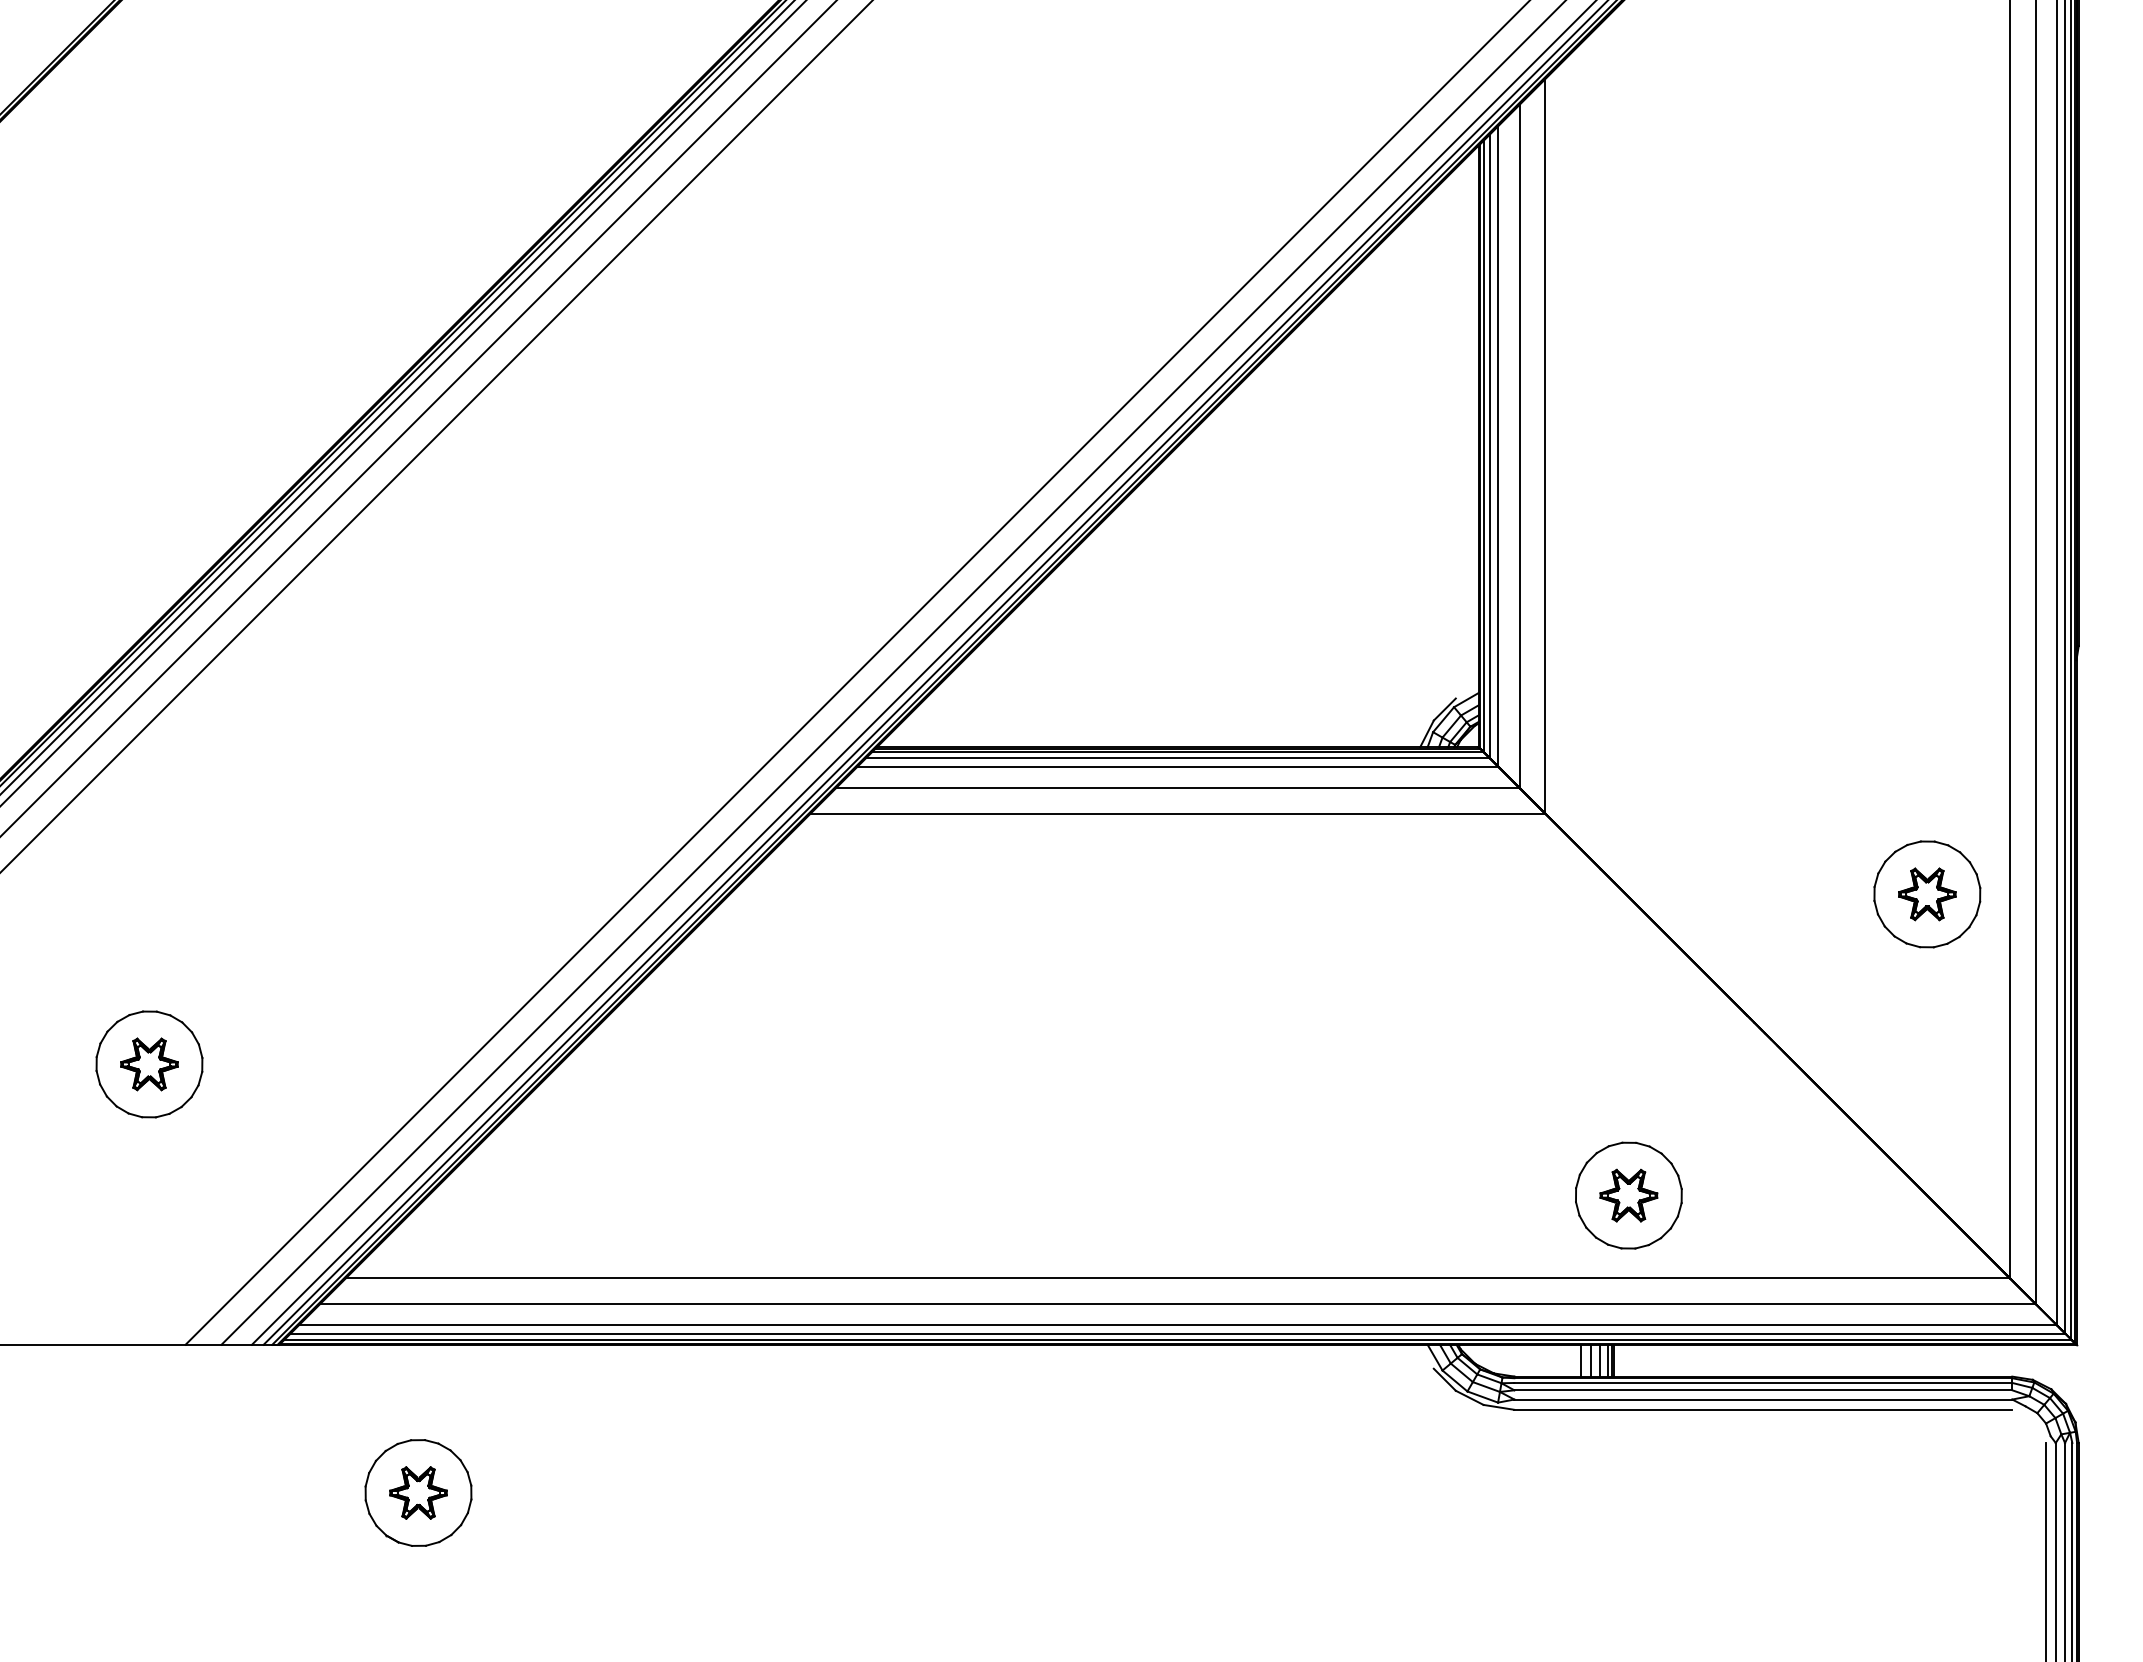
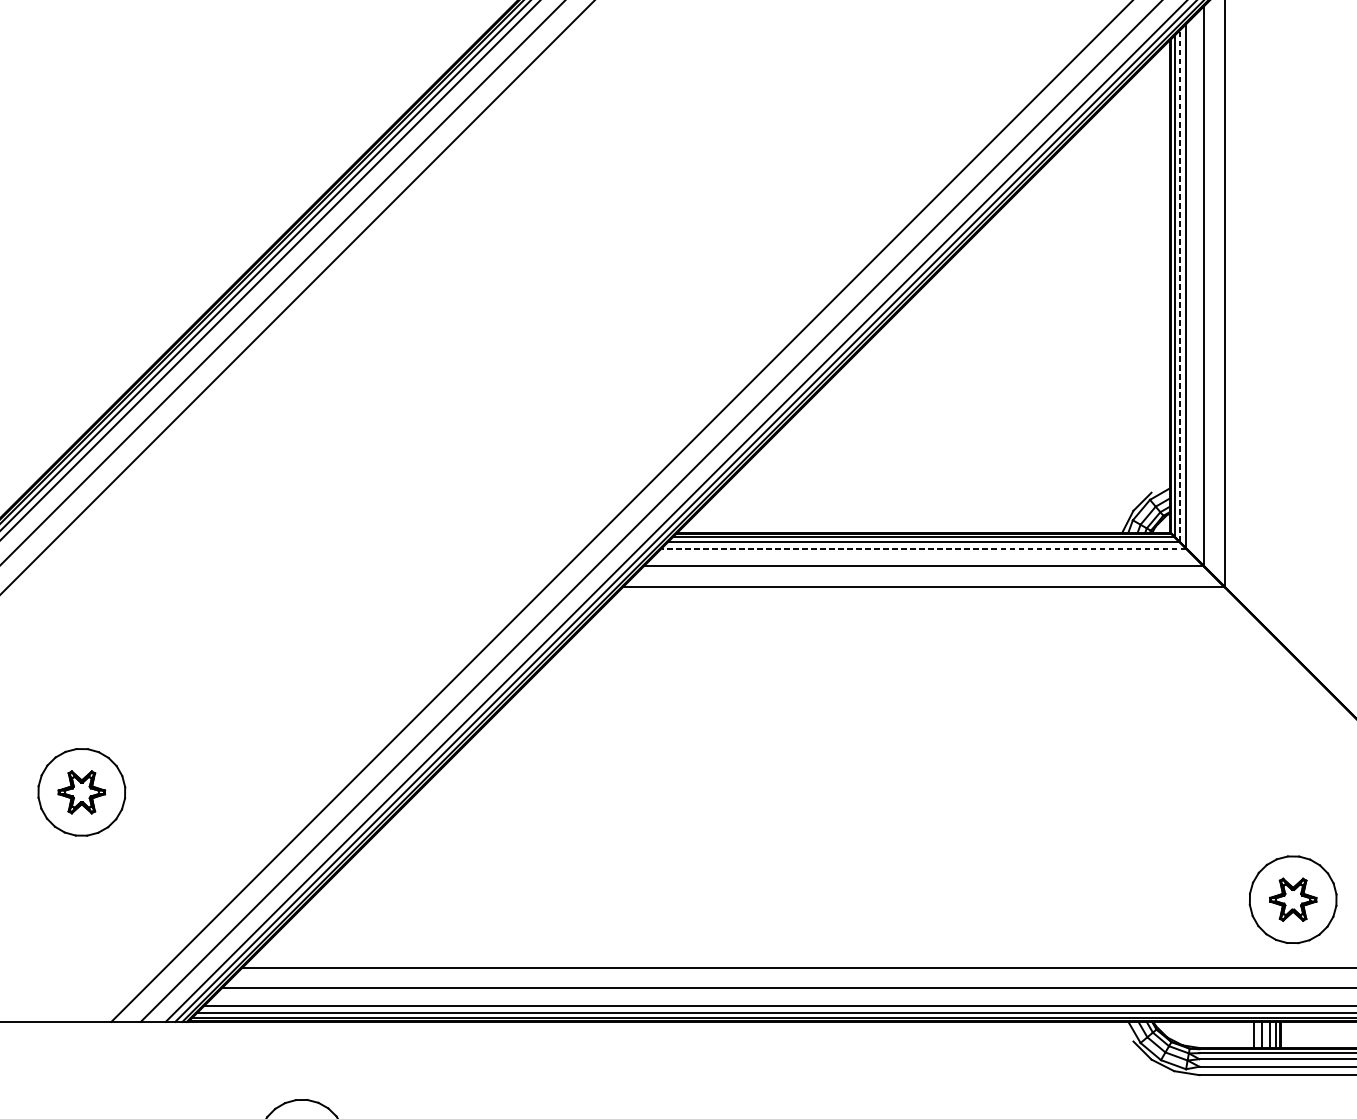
line: (1490, 445) -> (1179, 285), solid -> dashed
line: (1177, 766) -> (923, 548), solid -> dashed

